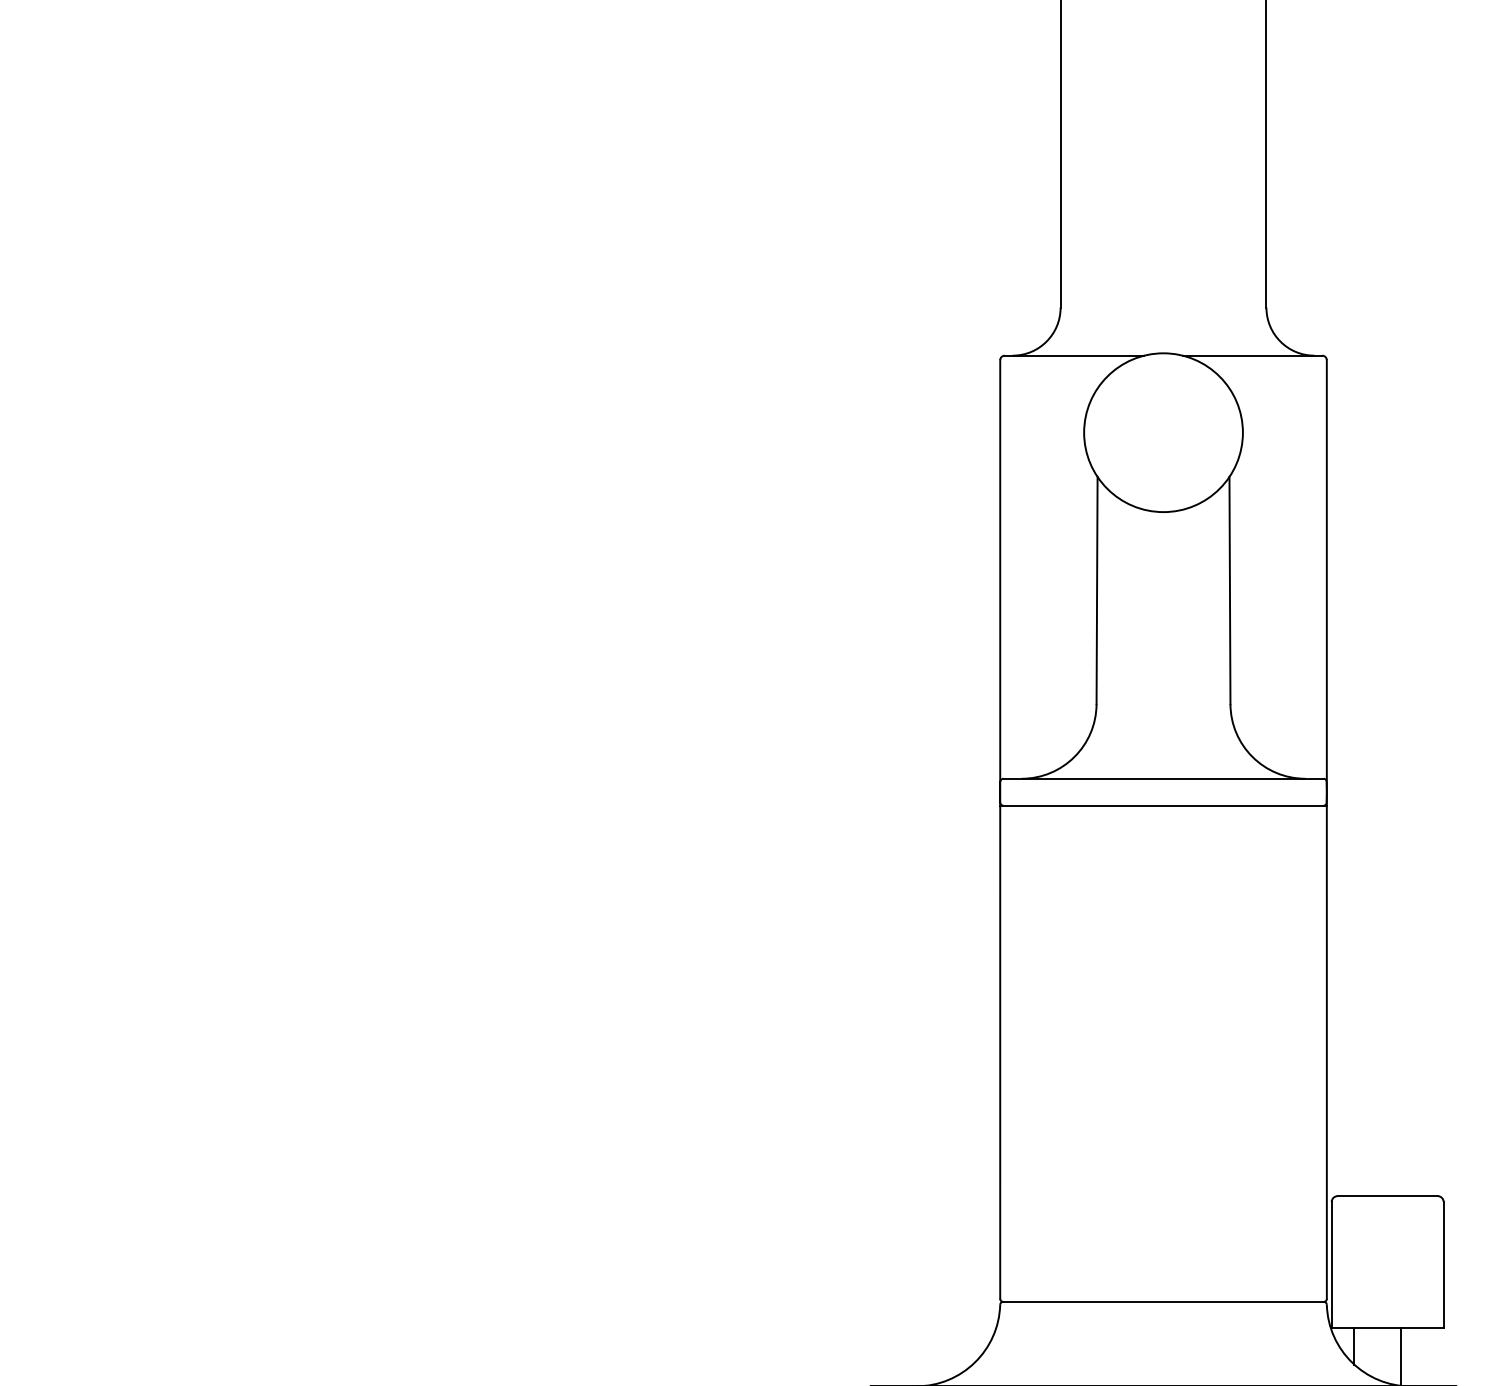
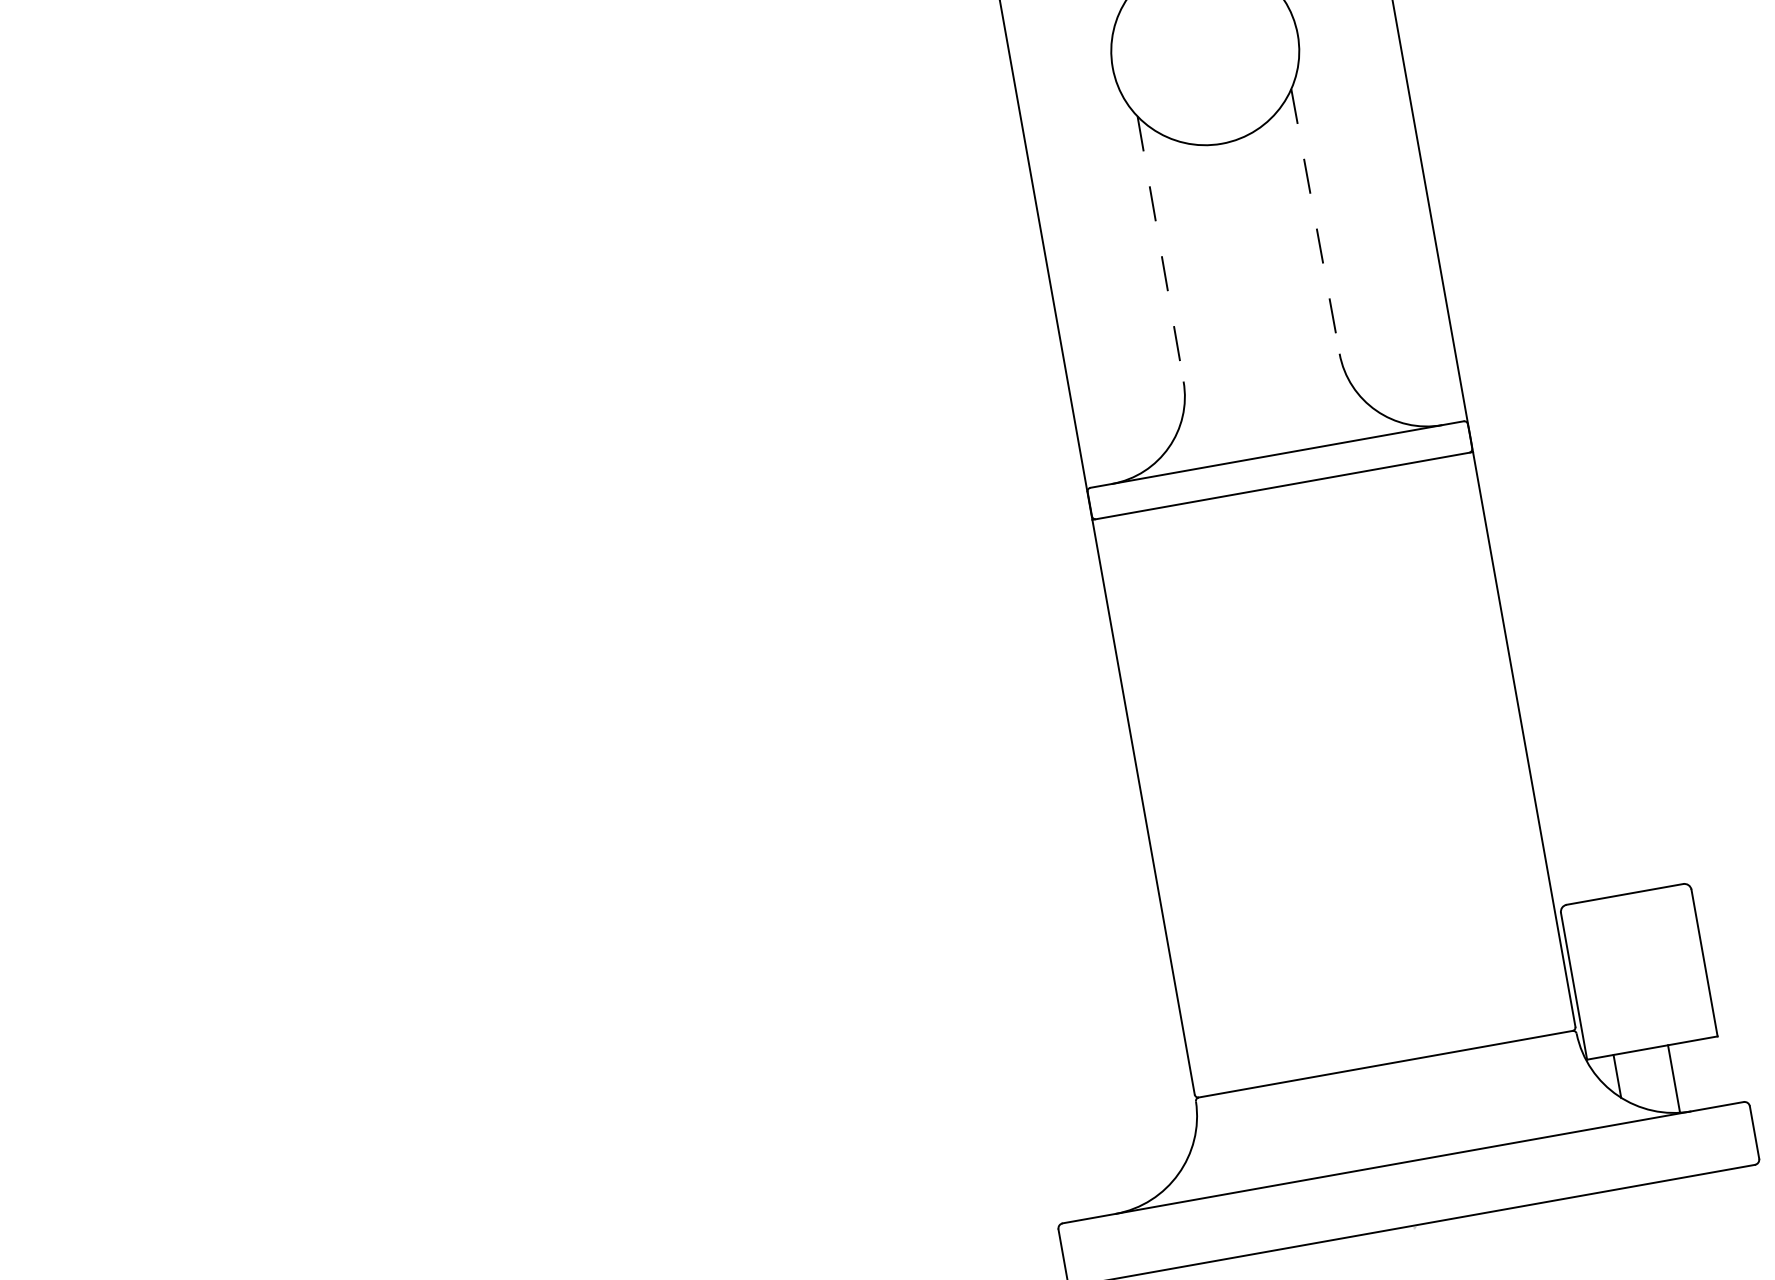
line: (1097, 590) -> (1161, 248), solid -> dashed
line: (1229, 590) -> (1314, 221), solid -> dashed

